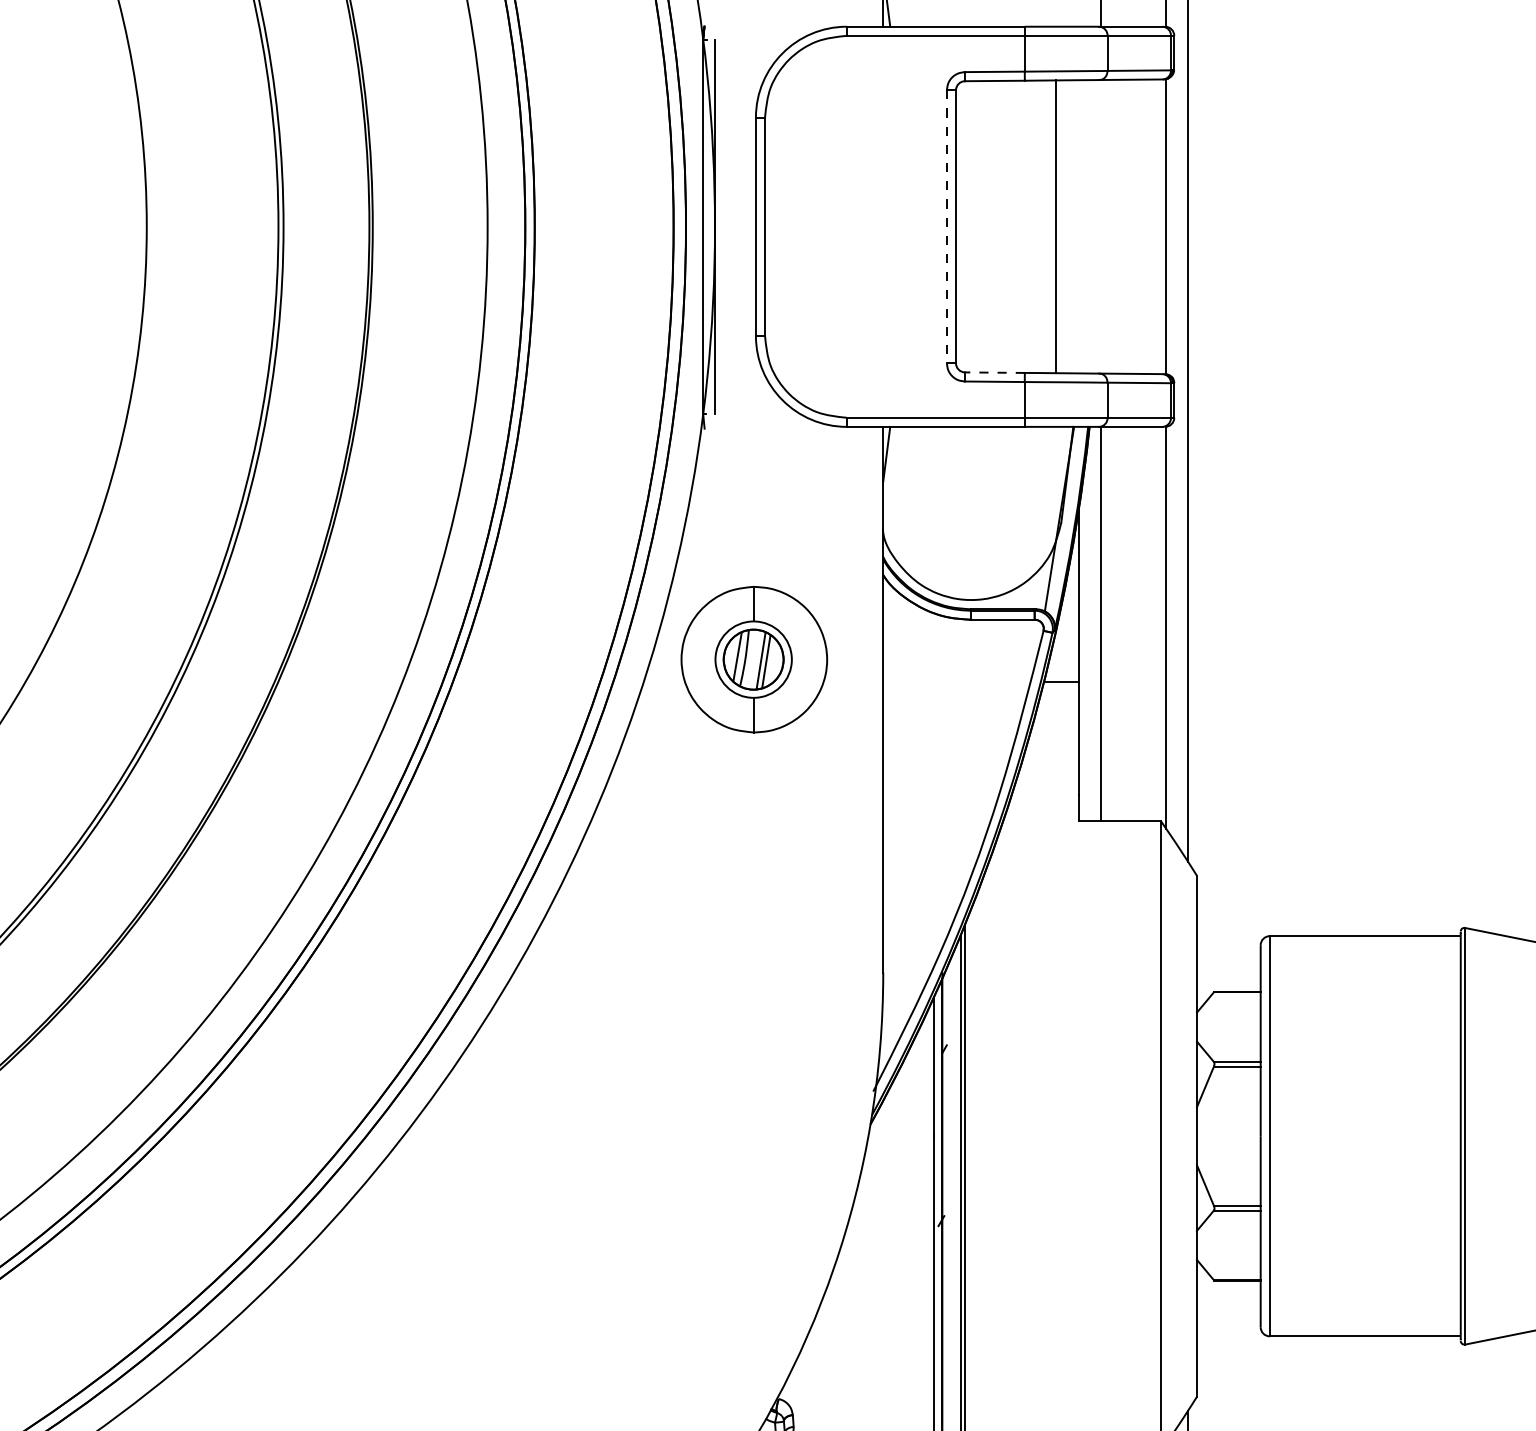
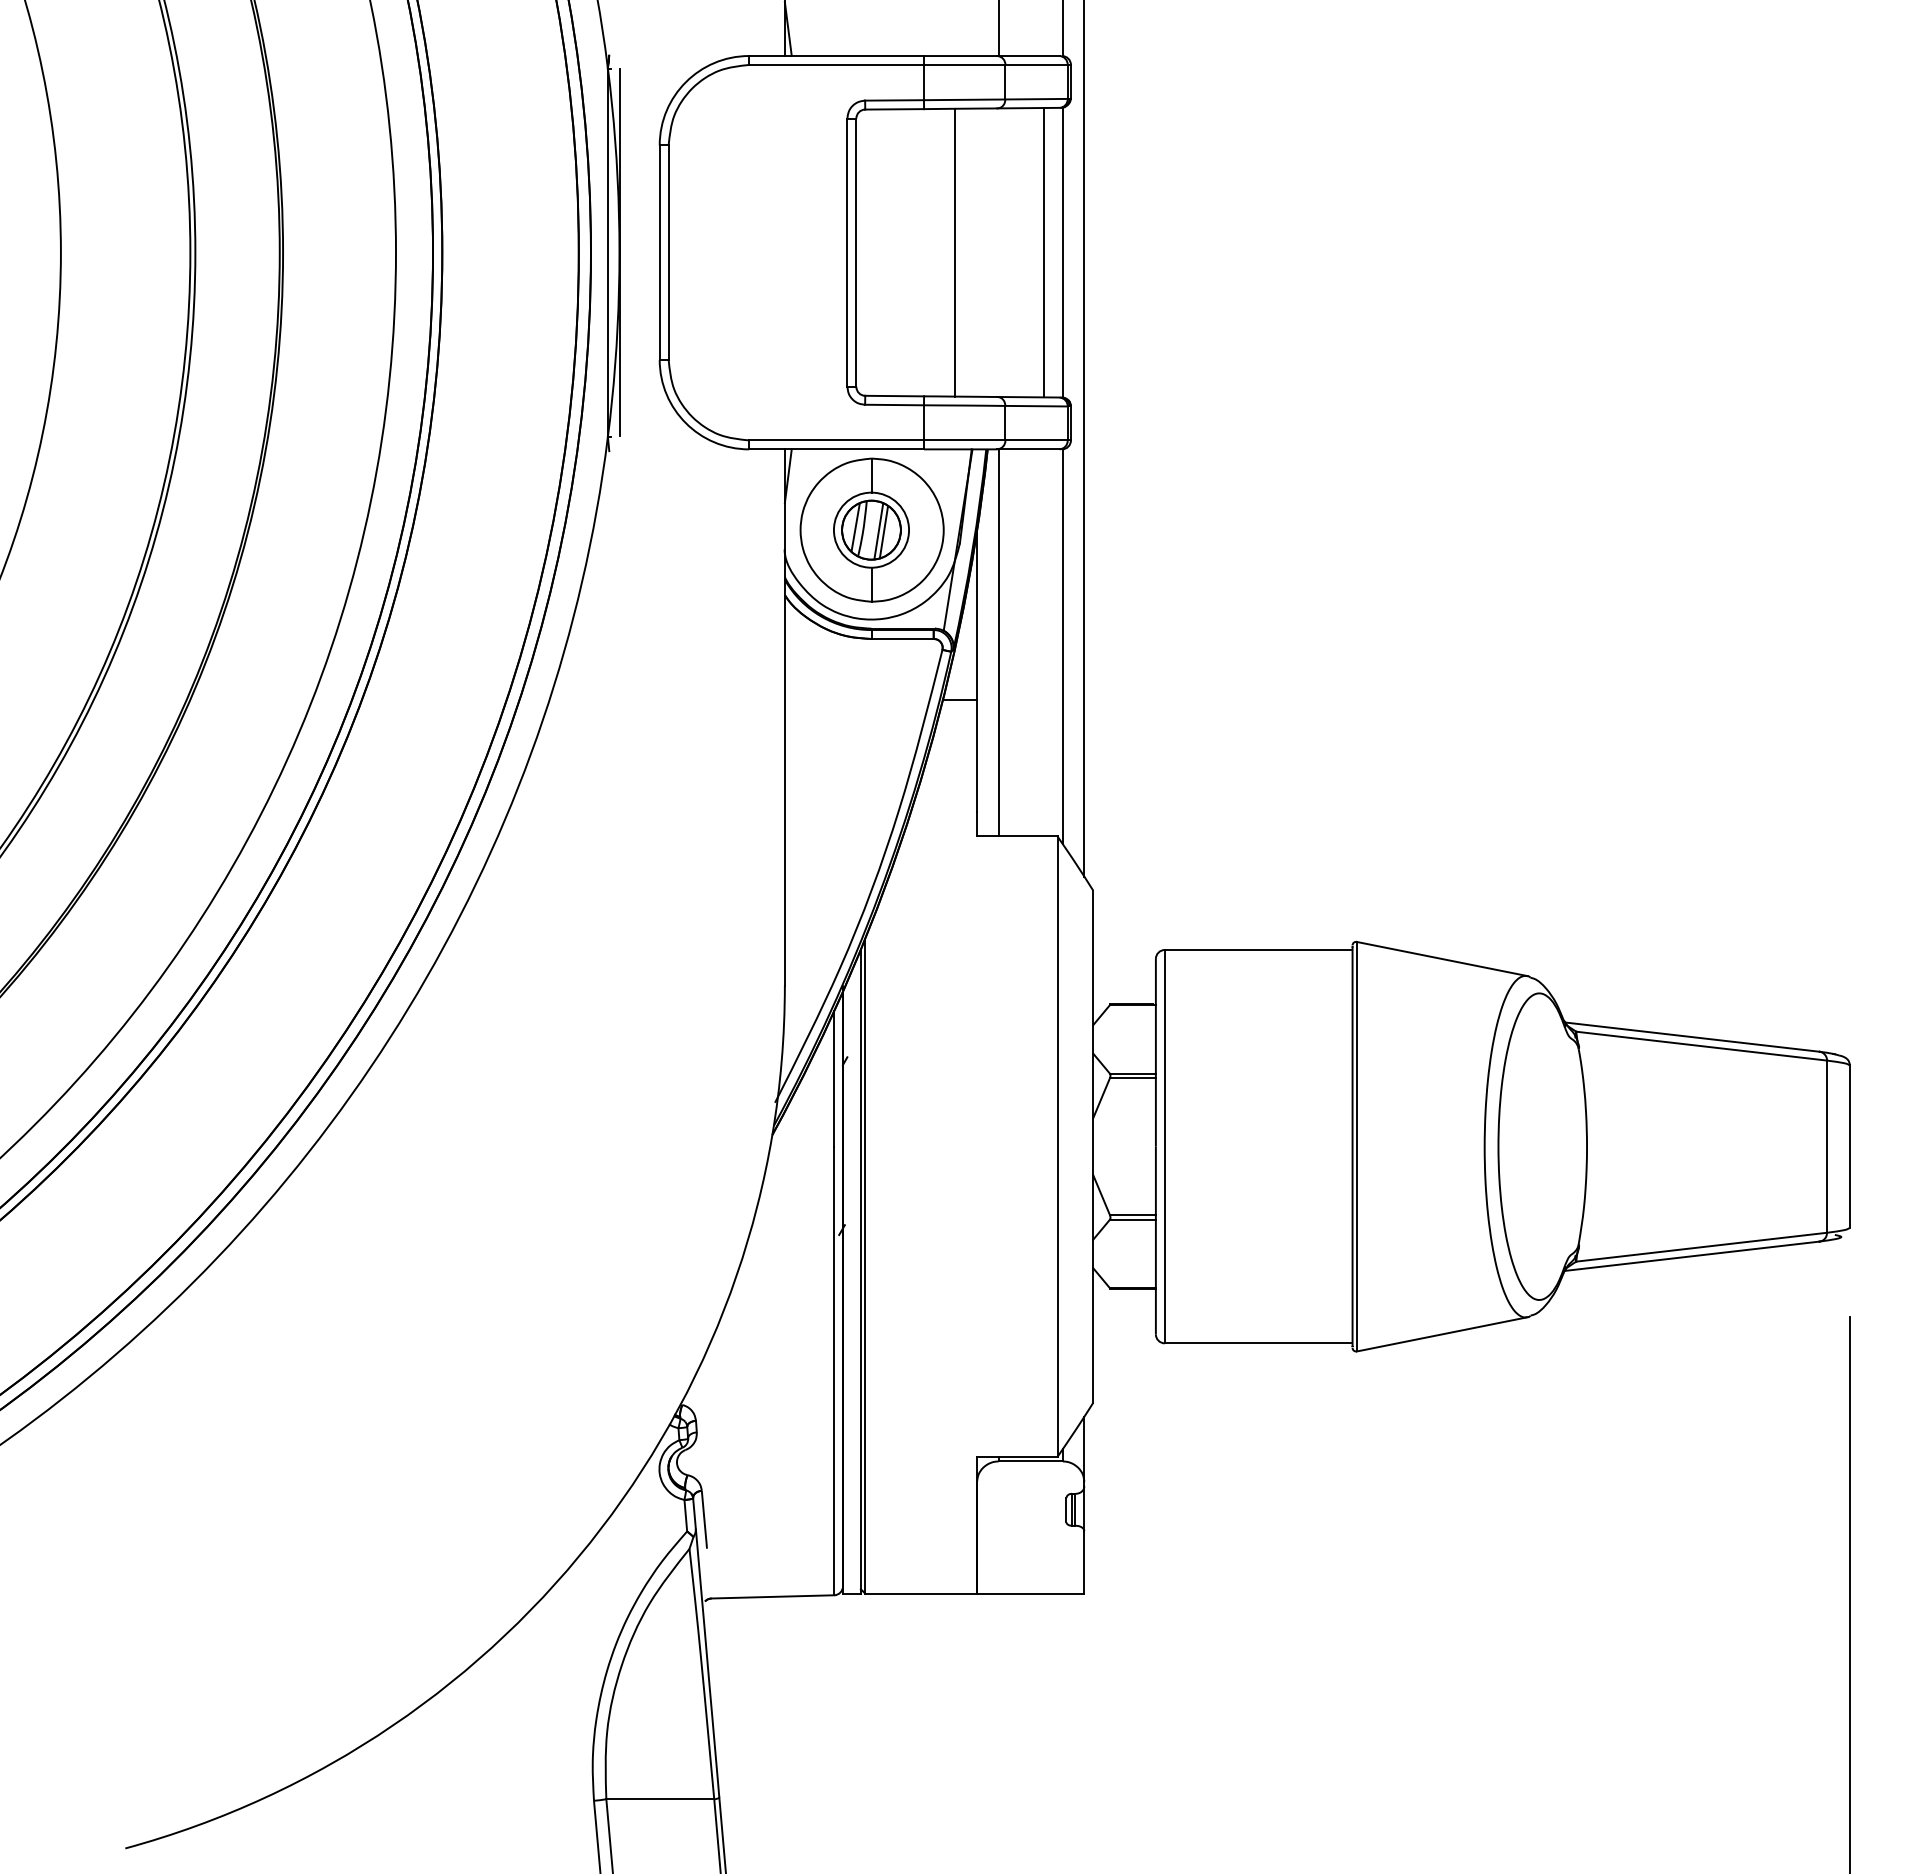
line: (1147, 226) -> (1044, 252), added
line: (946, 227) -> (847, 253), dashed -> solid
line: (994, 373) -> (894, 396), dashed -> solid
part: (753, 658) -> (871, 529), moved

